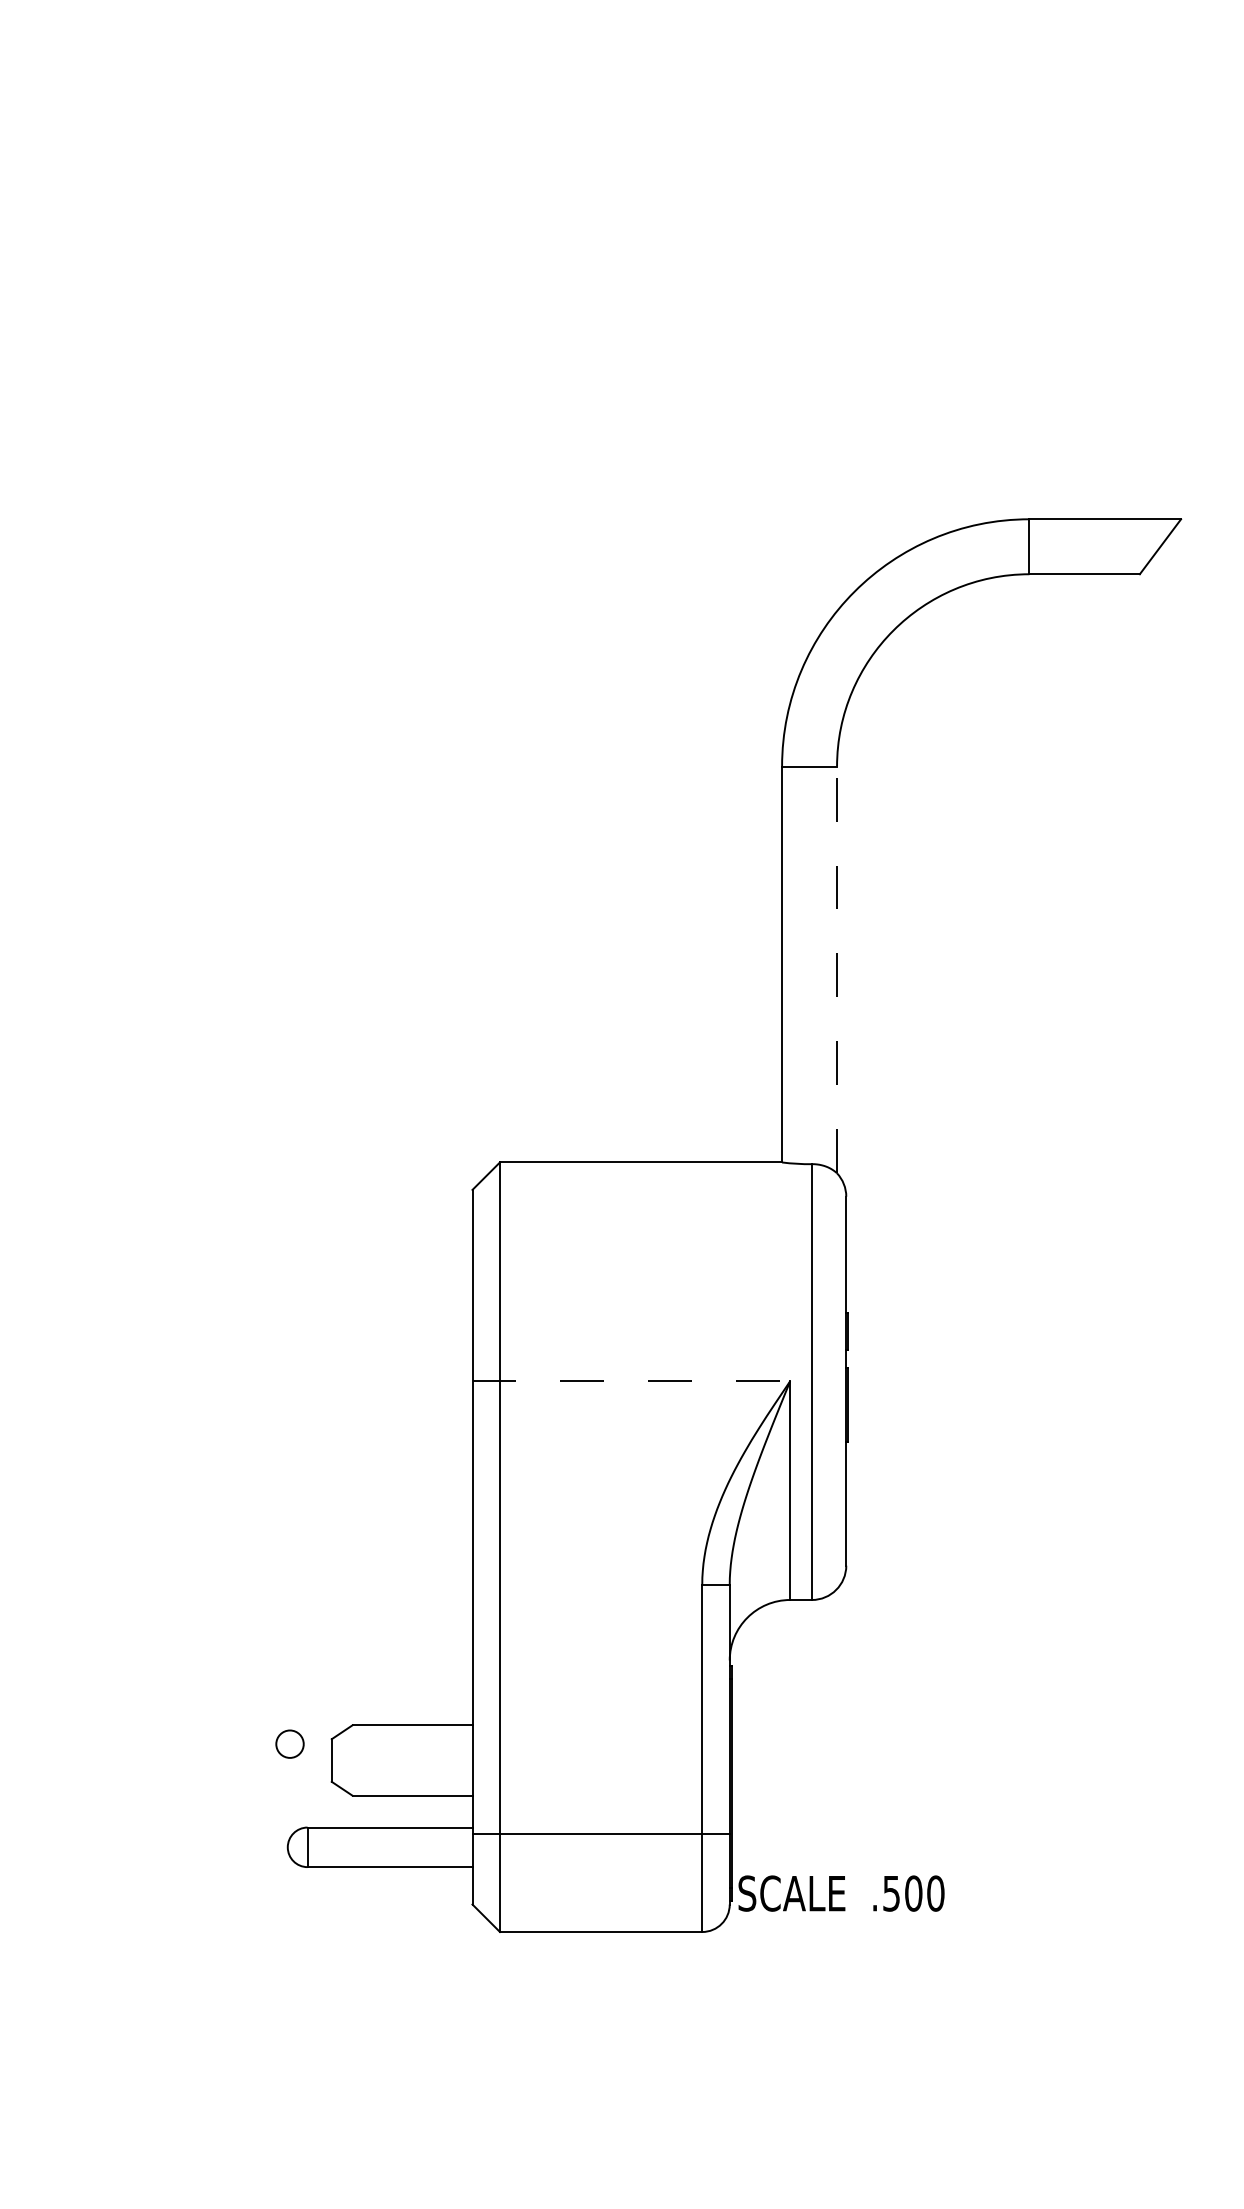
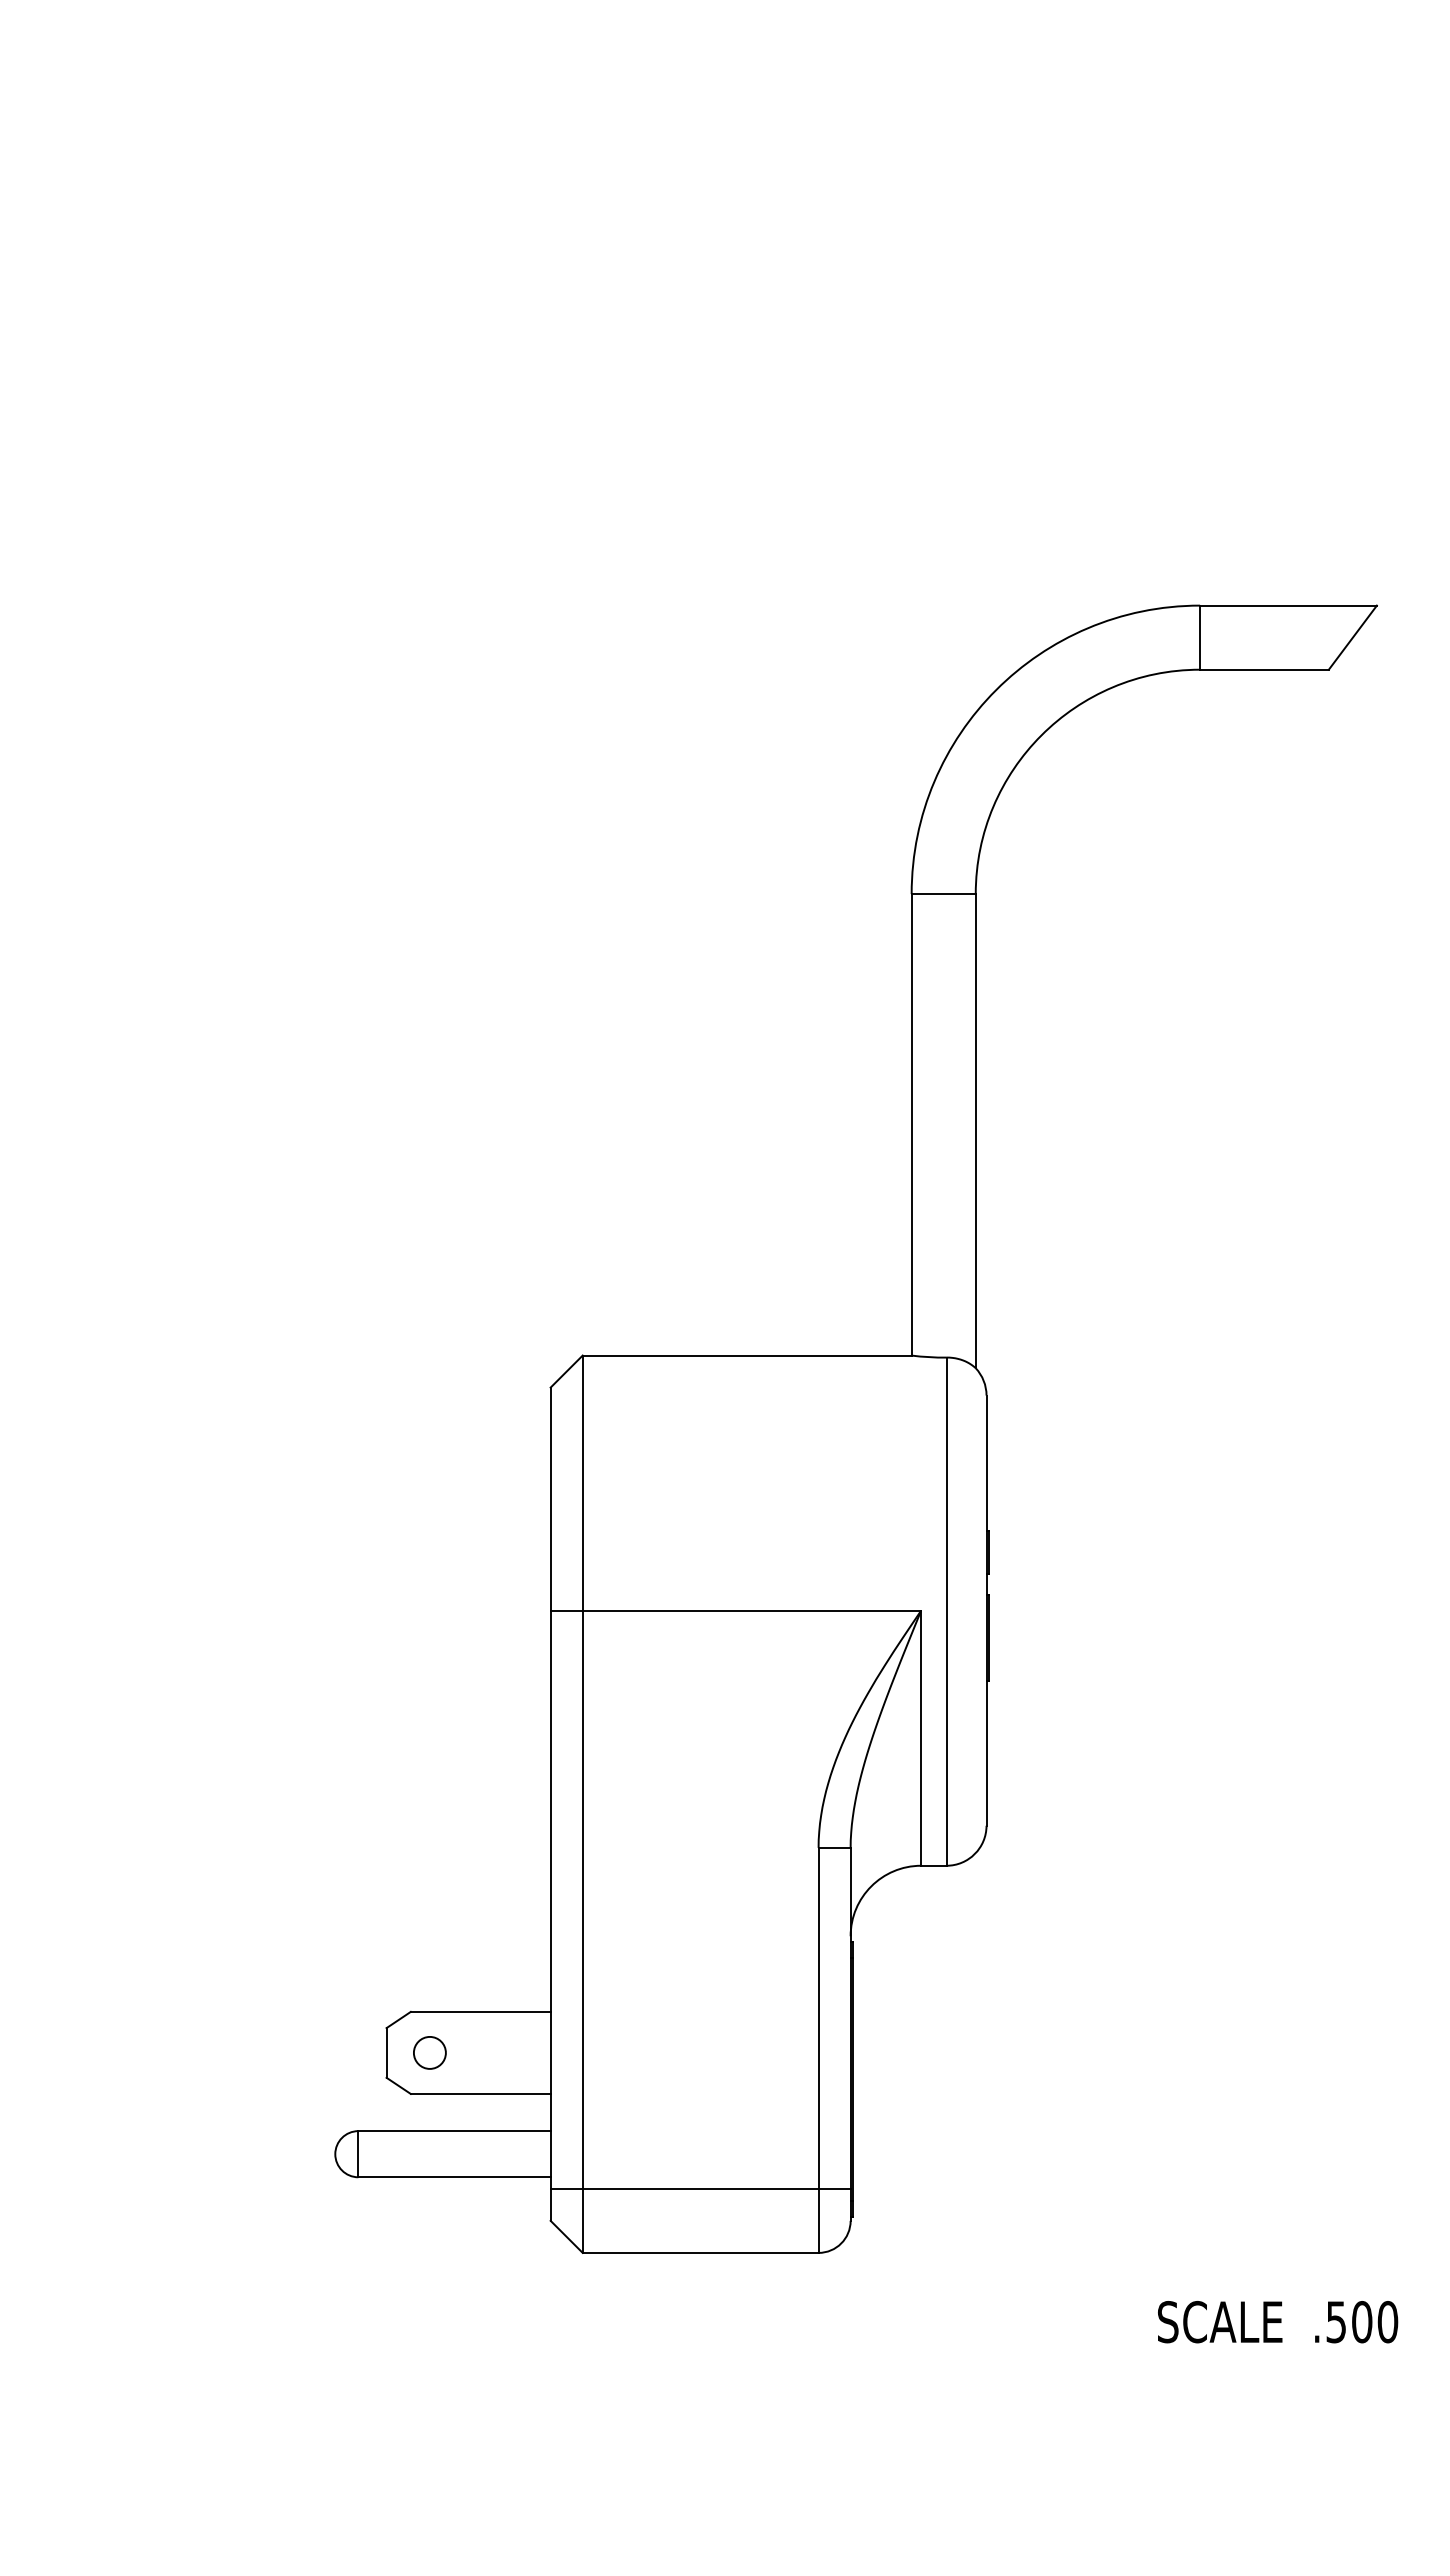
line: (836, 969) -> (975, 1130), dashed -> solid
line: (631, 1381) -> (736, 1610), dashed -> solid
circle: (289, 1743) -> (429, 2052), moved
line: (600, 1833) -> (700, 2188), moved
text: (841, 1893) -> (1278, 2322), moved

